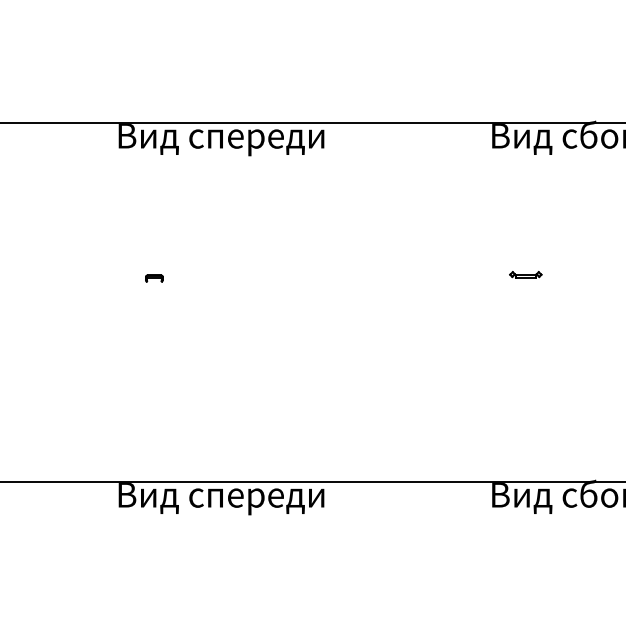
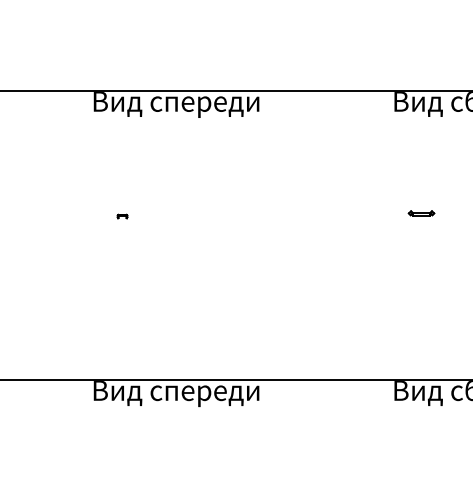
part: (154, 278) -> (122, 216), size x0.7

